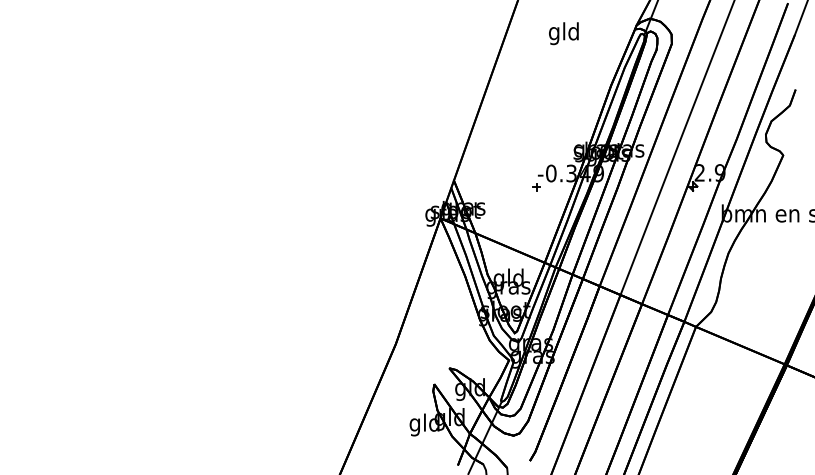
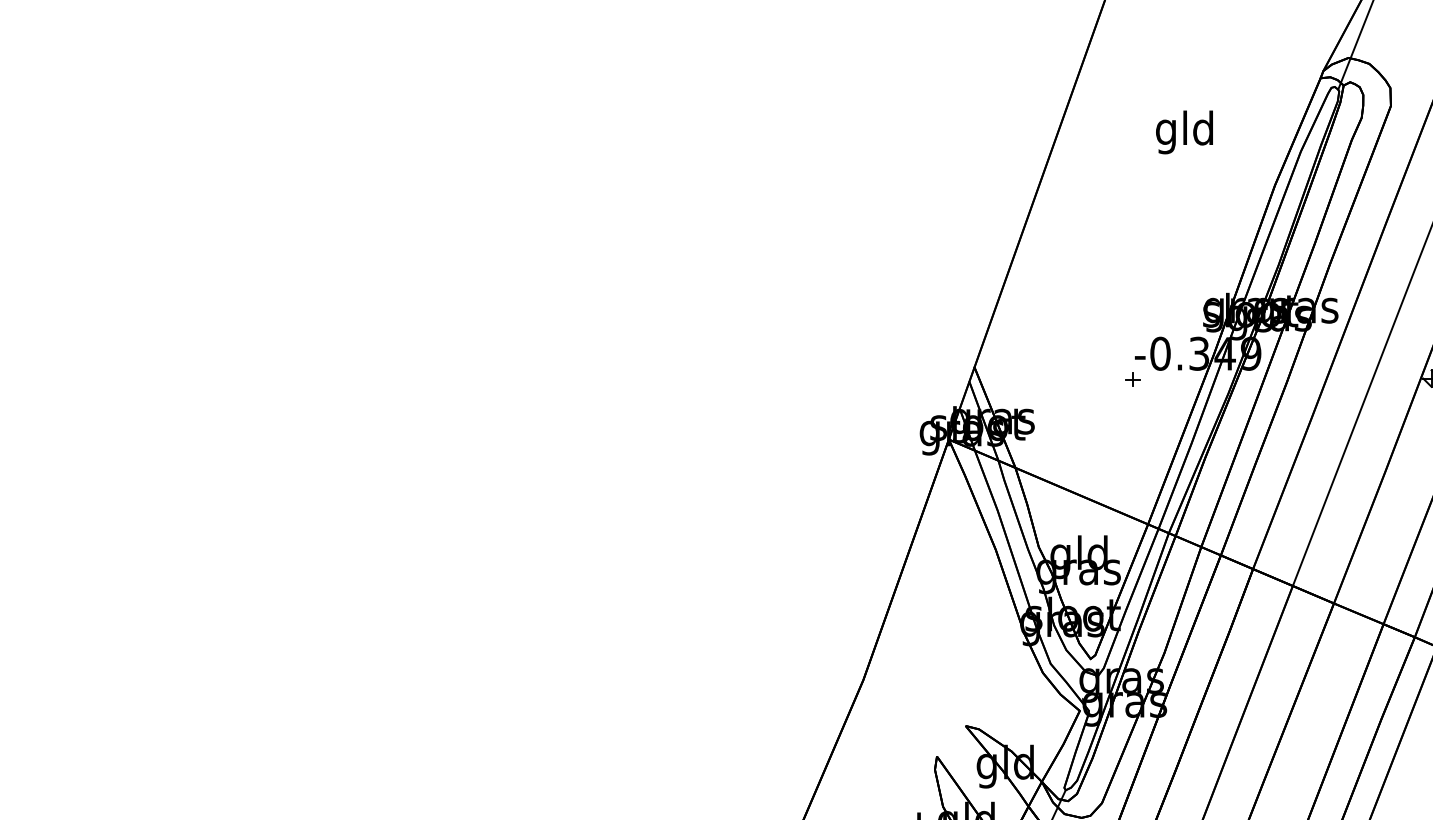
text: (563, 33) -> (1183, 132), moved

